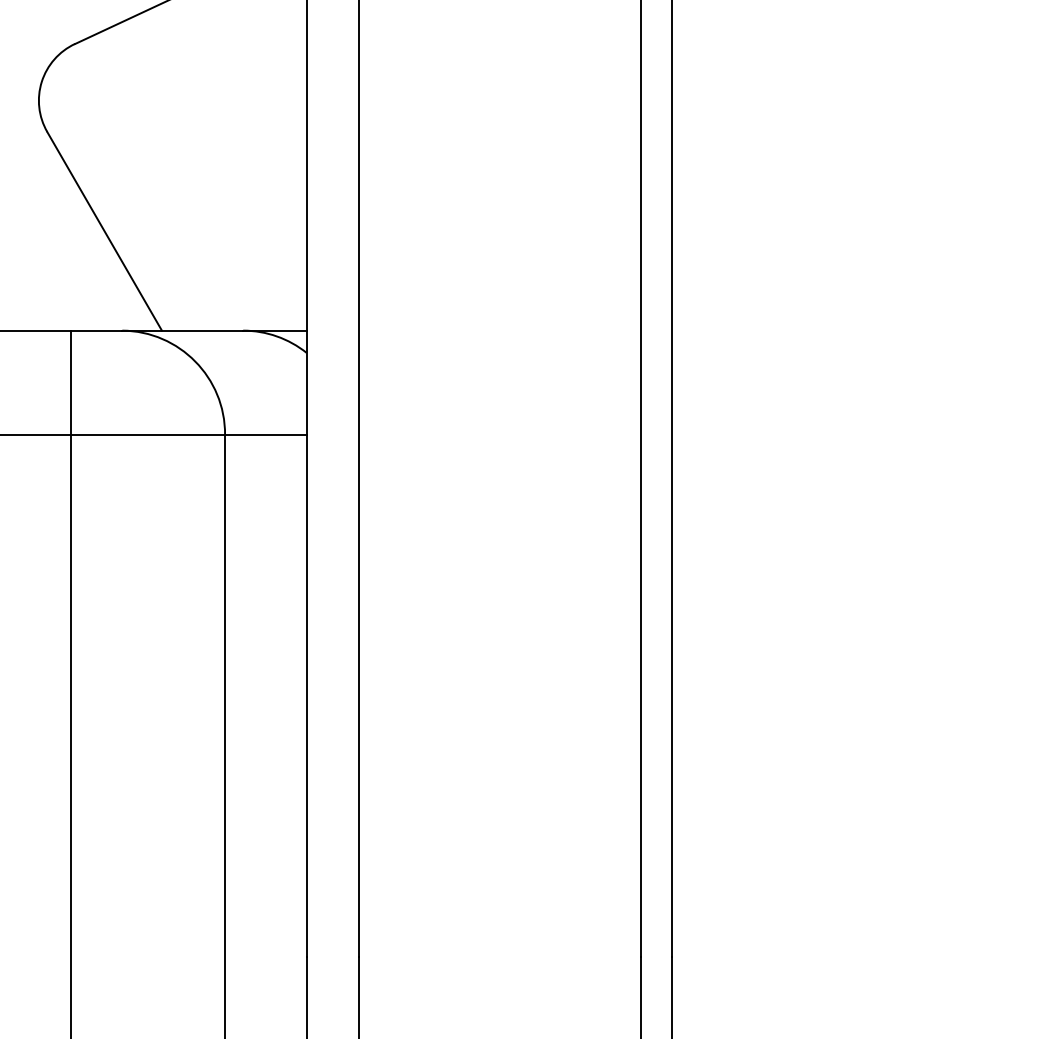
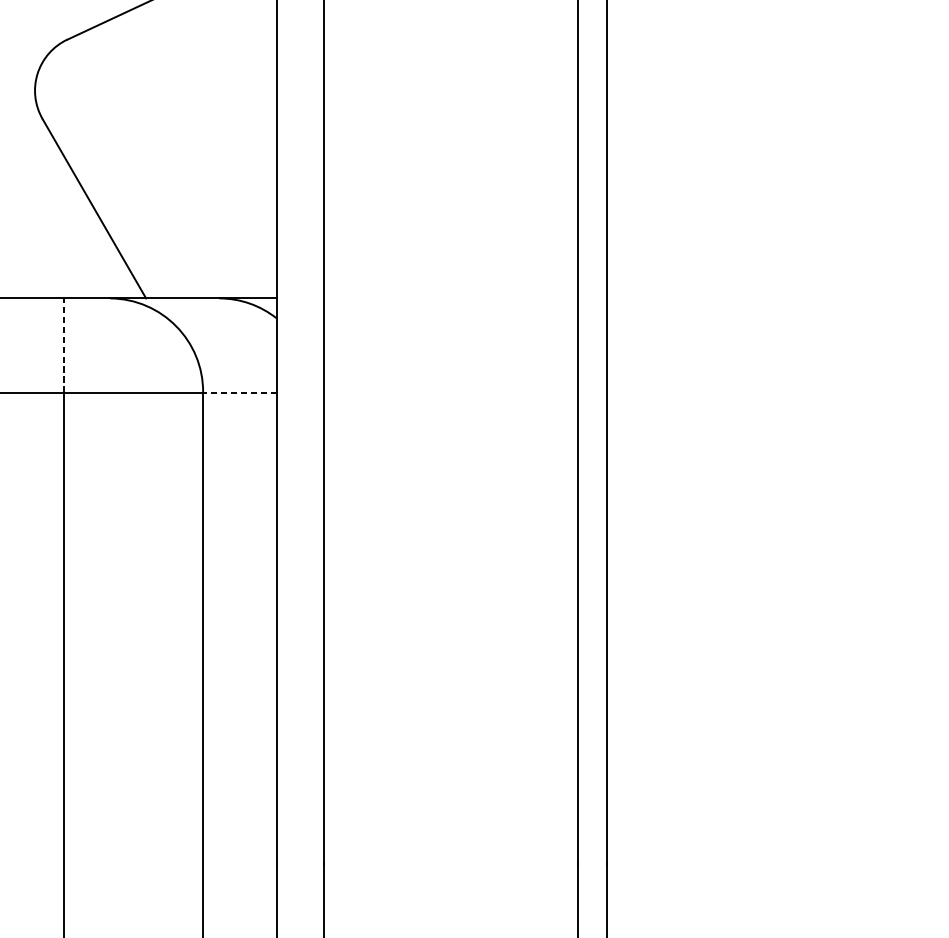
line: (71, 382) -> (64, 345), solid -> dashed
line: (265, 434) -> (239, 392), solid -> dashed

